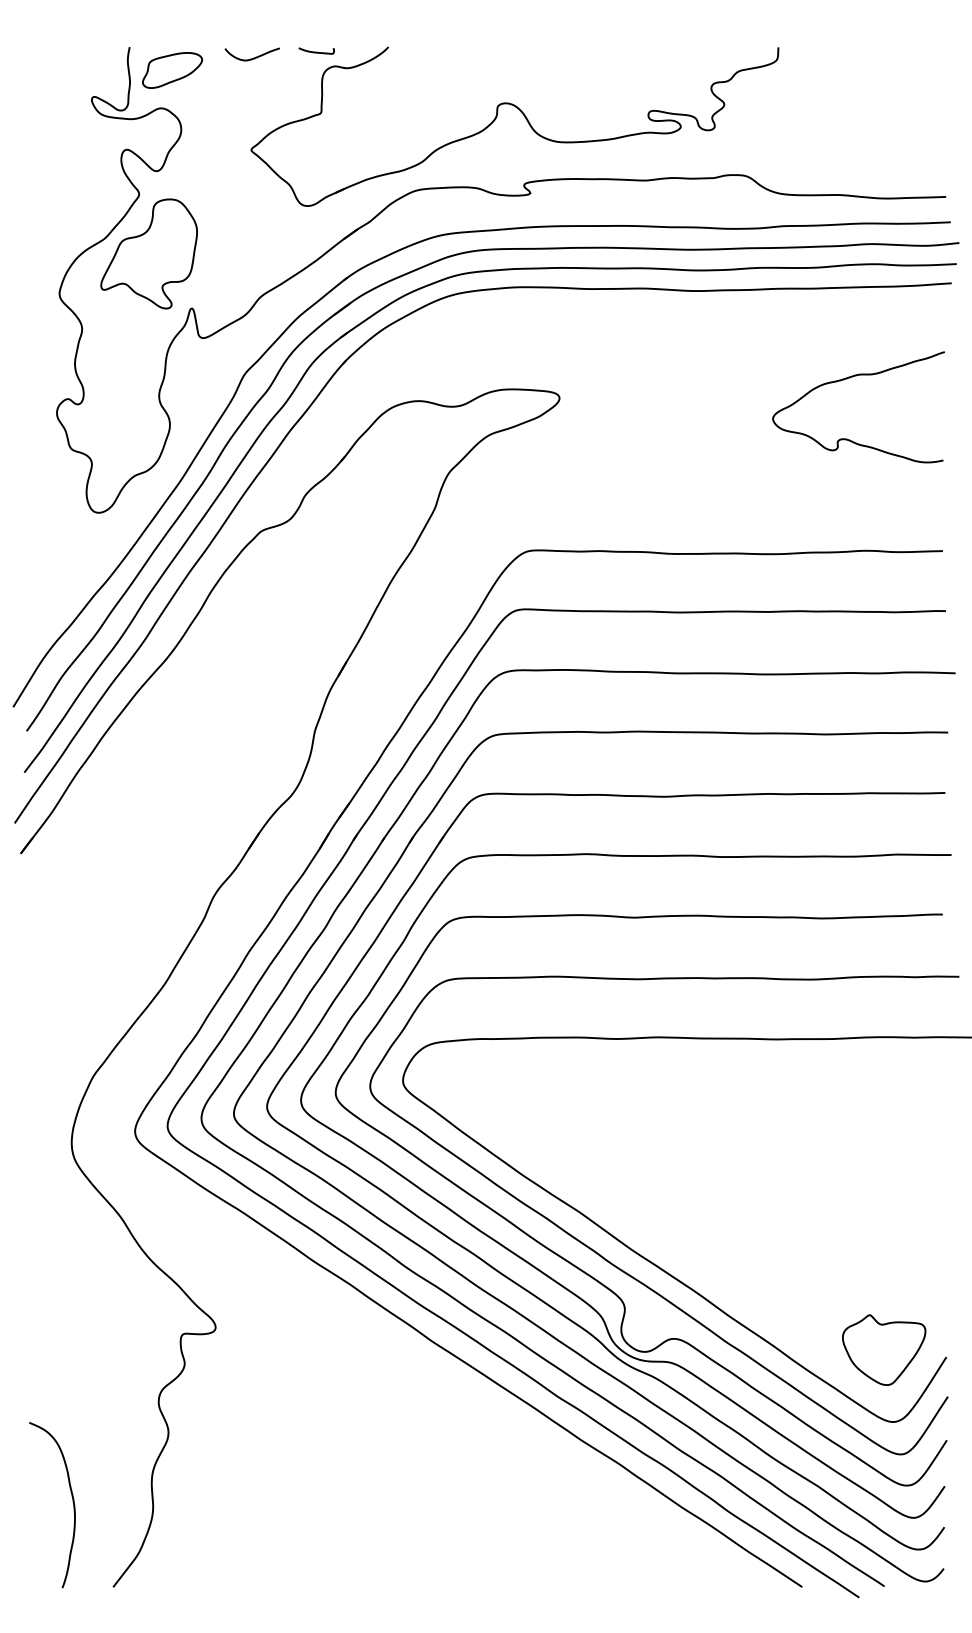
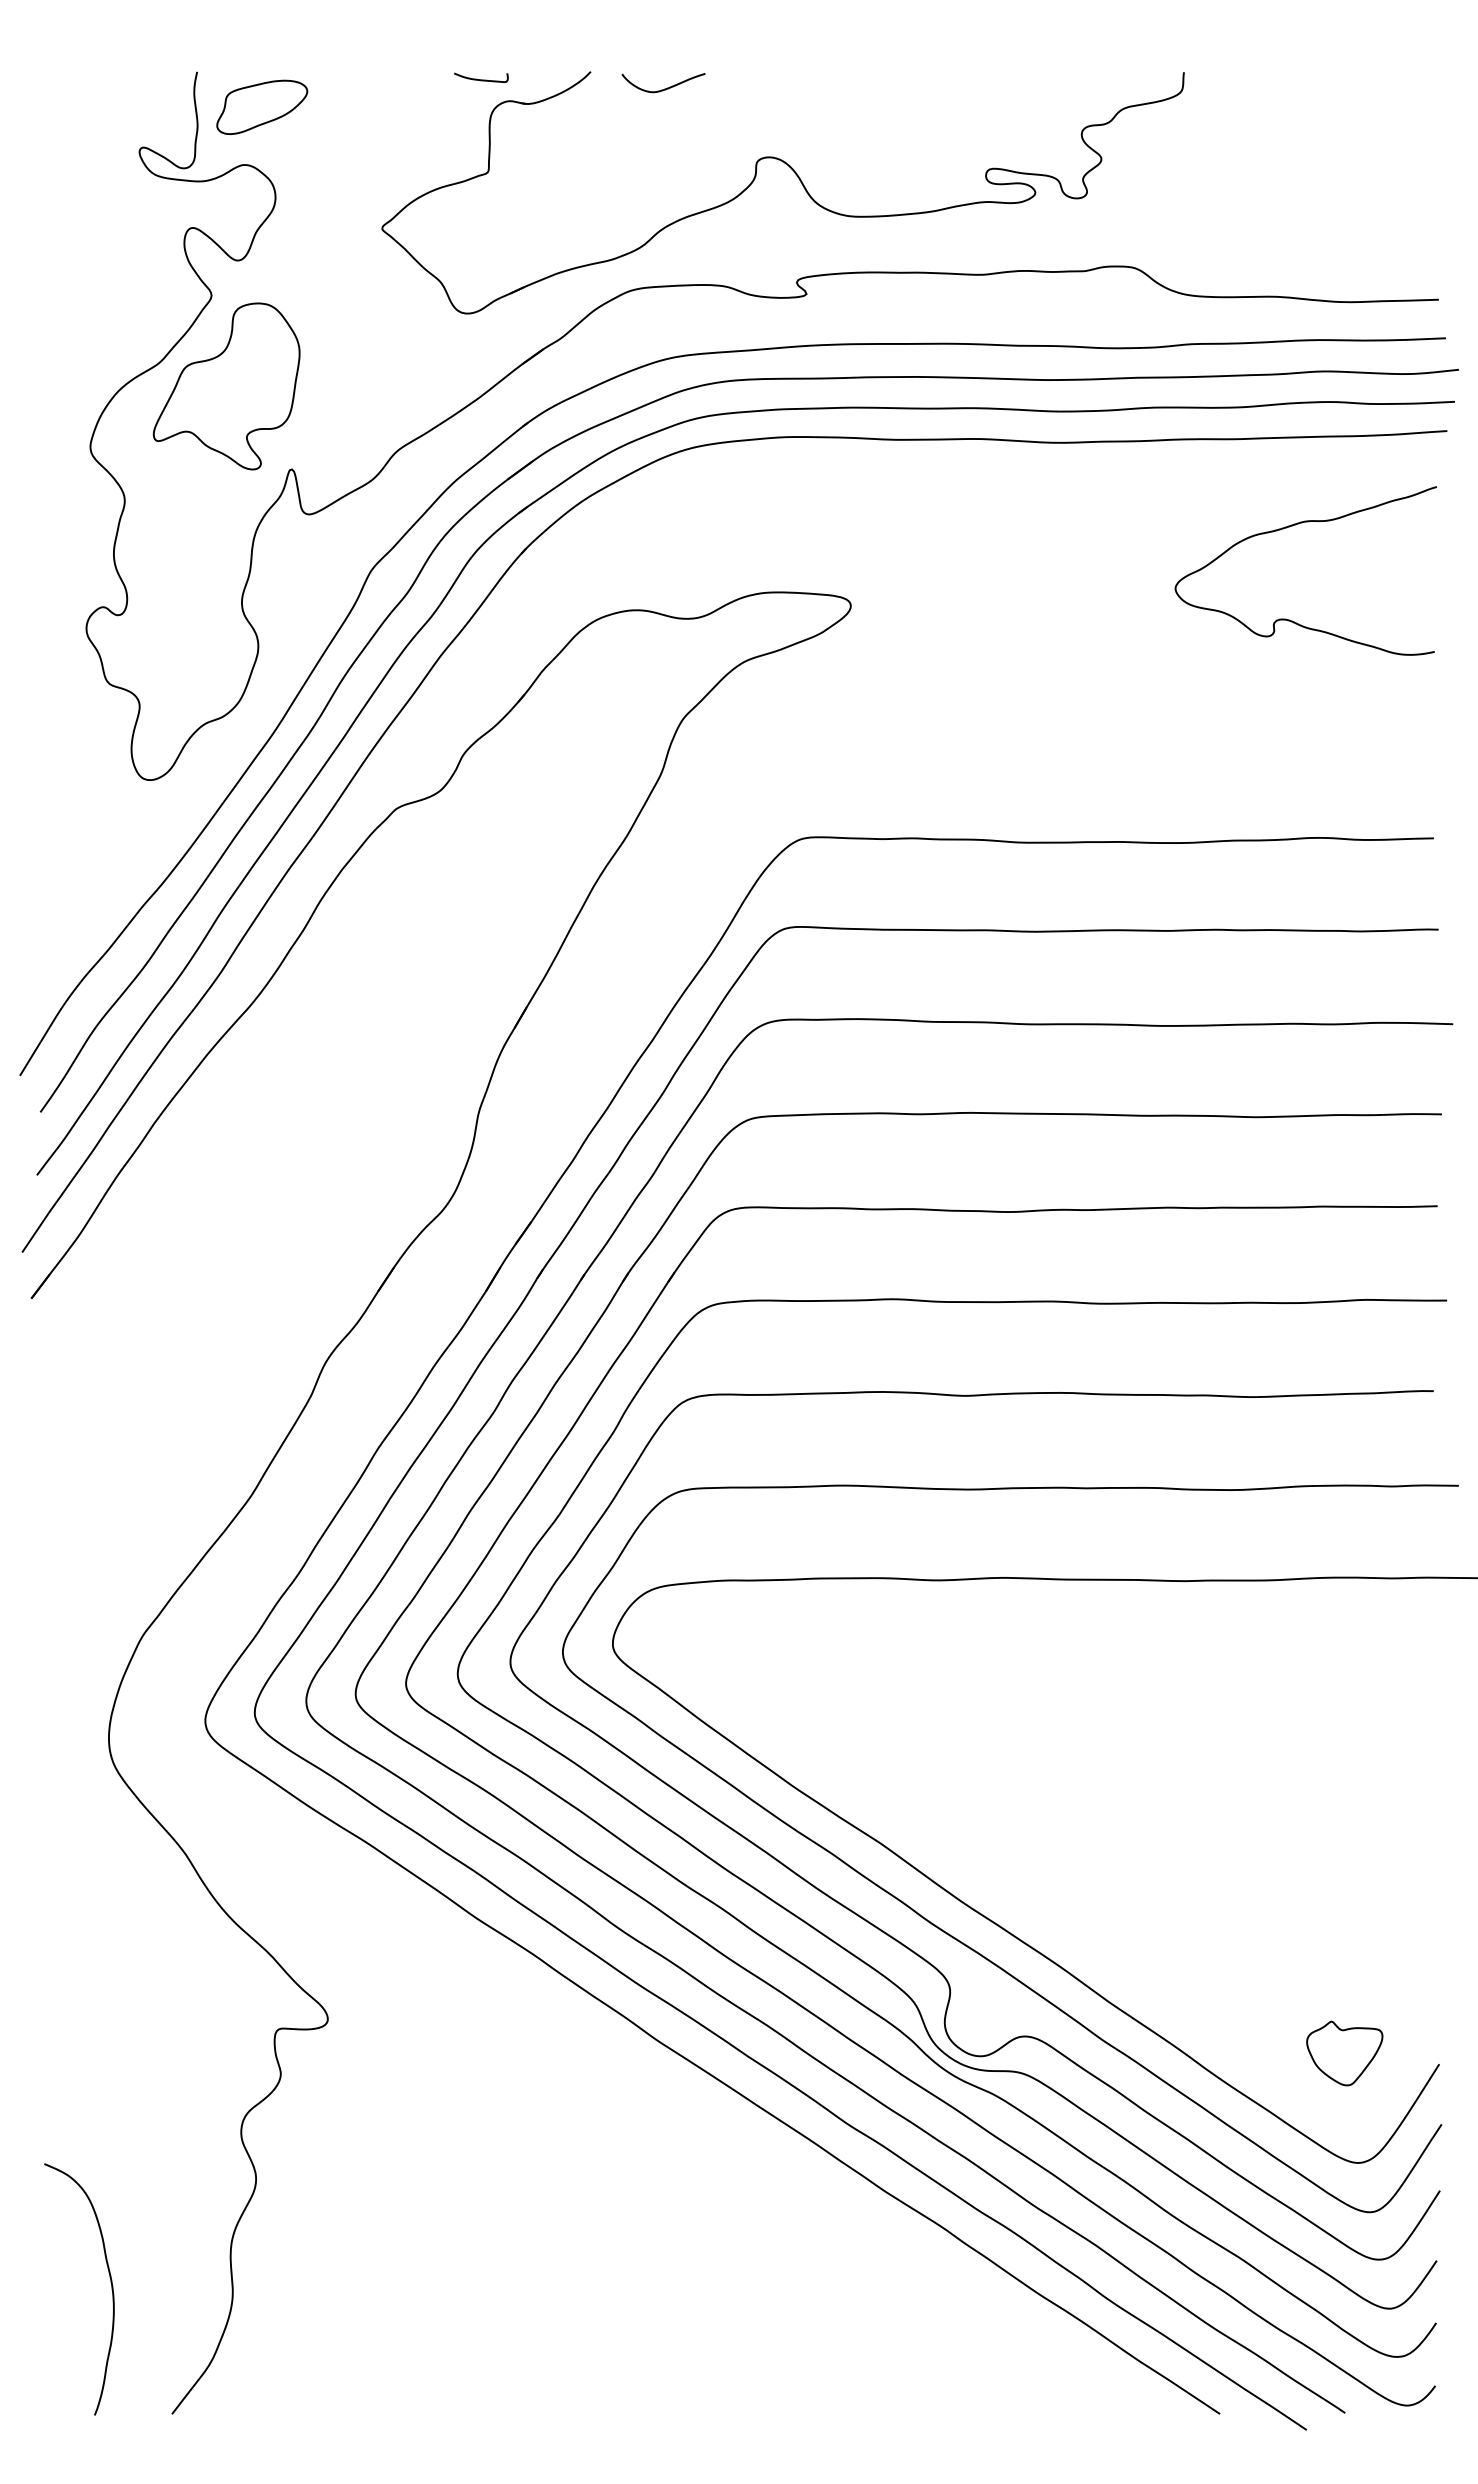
curve: (253, 57) -> (665, 87), moved
curve: (850, 378) -> (1293, 527), moved
part: (884, 1349) -> (1345, 2052), size x0.6

